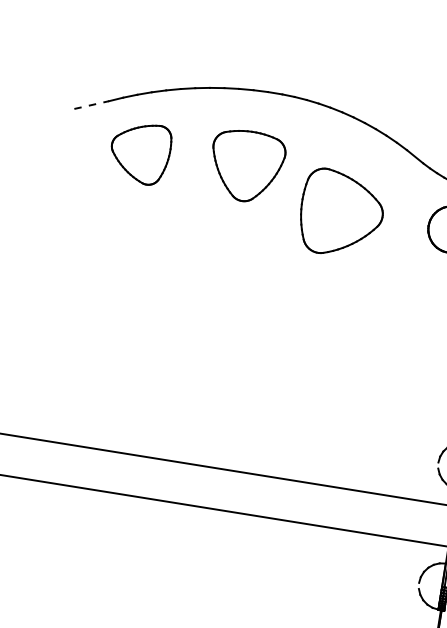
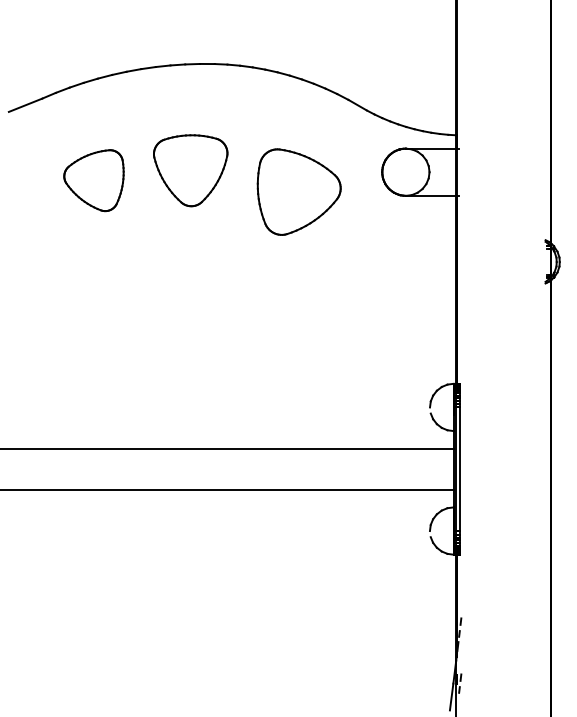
line: (91, 105) -> (25, 105), dashed -> solid
part: (139, 152) -> (93, 180), moved
part: (246, 166) -> (190, 170), moved
part: (341, 213) -> (298, 191), moved

